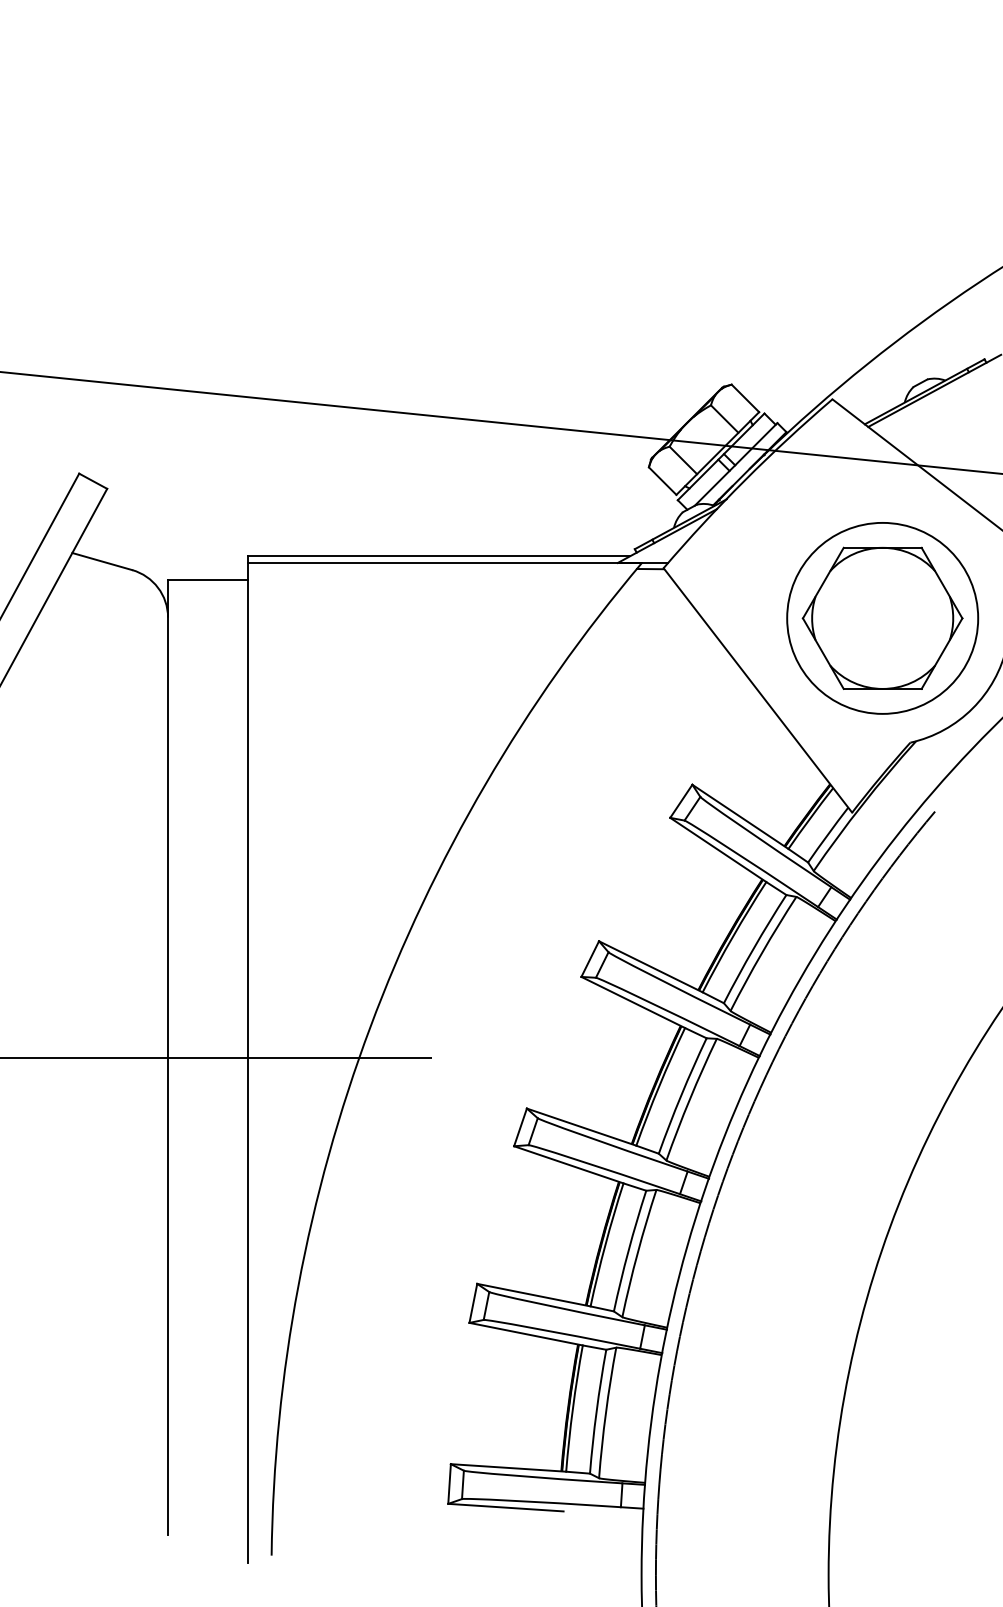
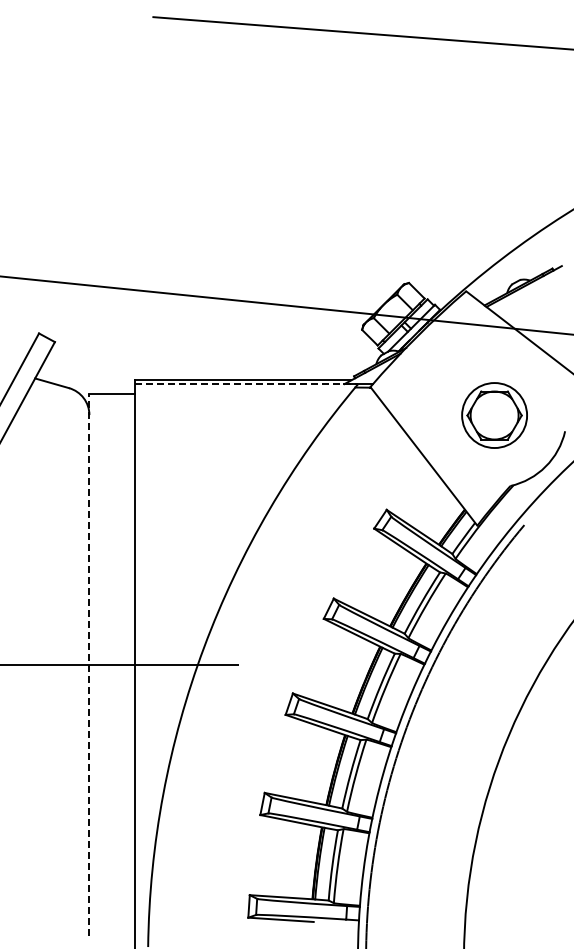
line: (445, 563) -> (246, 384), solid -> dashed
part: (882, 618) -> (494, 415), size x0.6
line: (168, 1057) -> (89, 664), solid -> dashed

